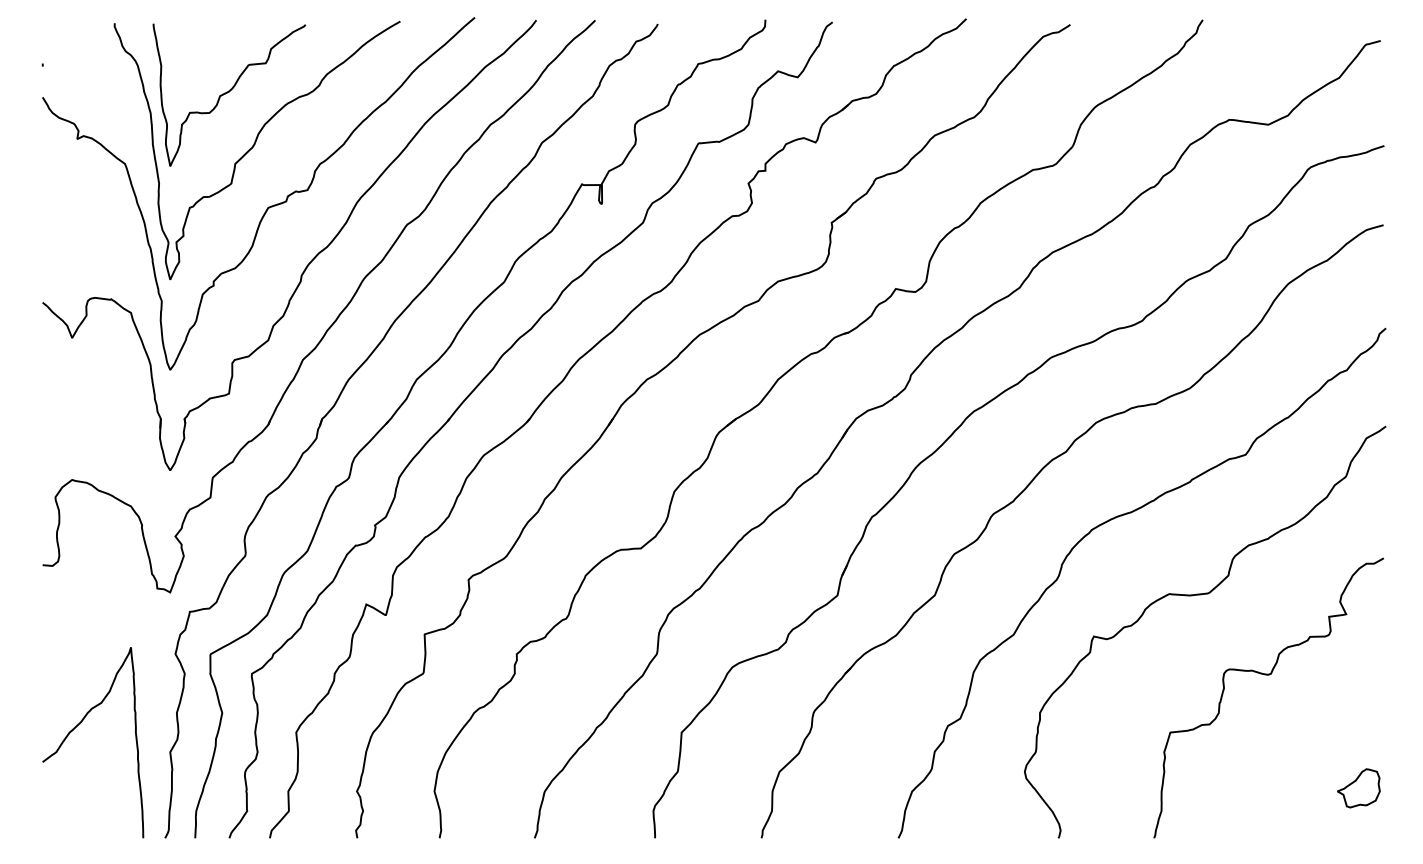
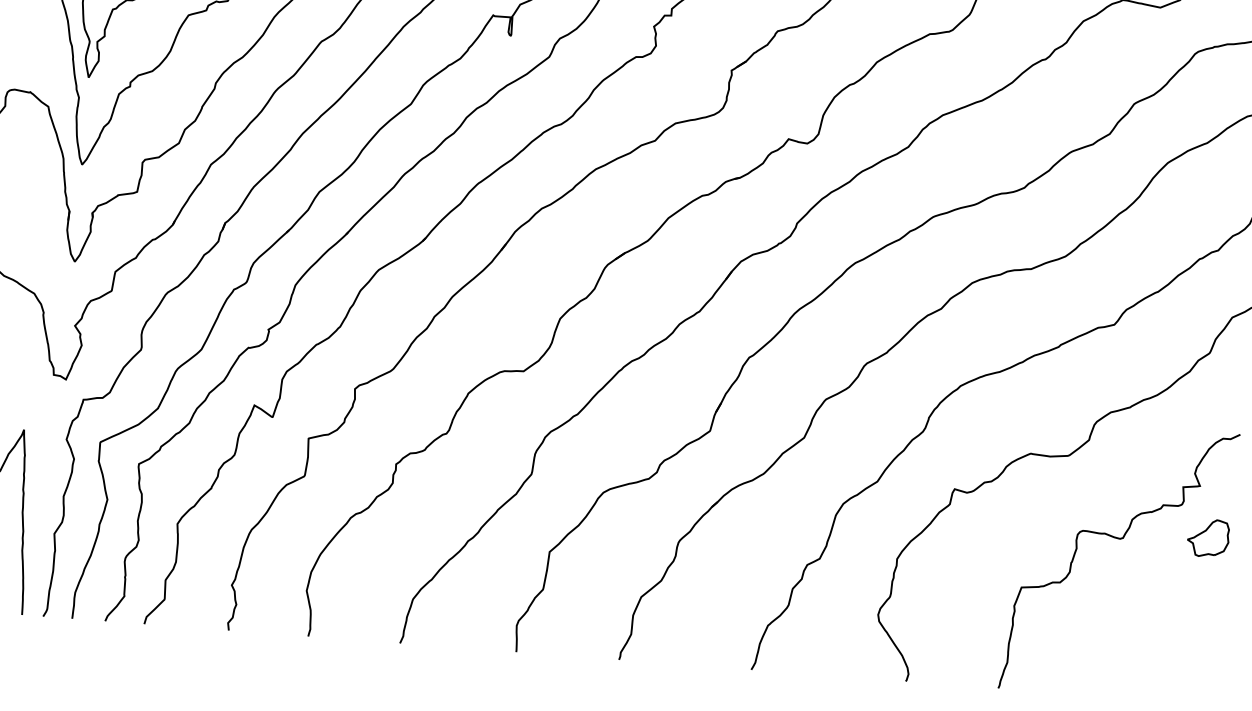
part: (1358, 788) -> (1207, 538), moved

